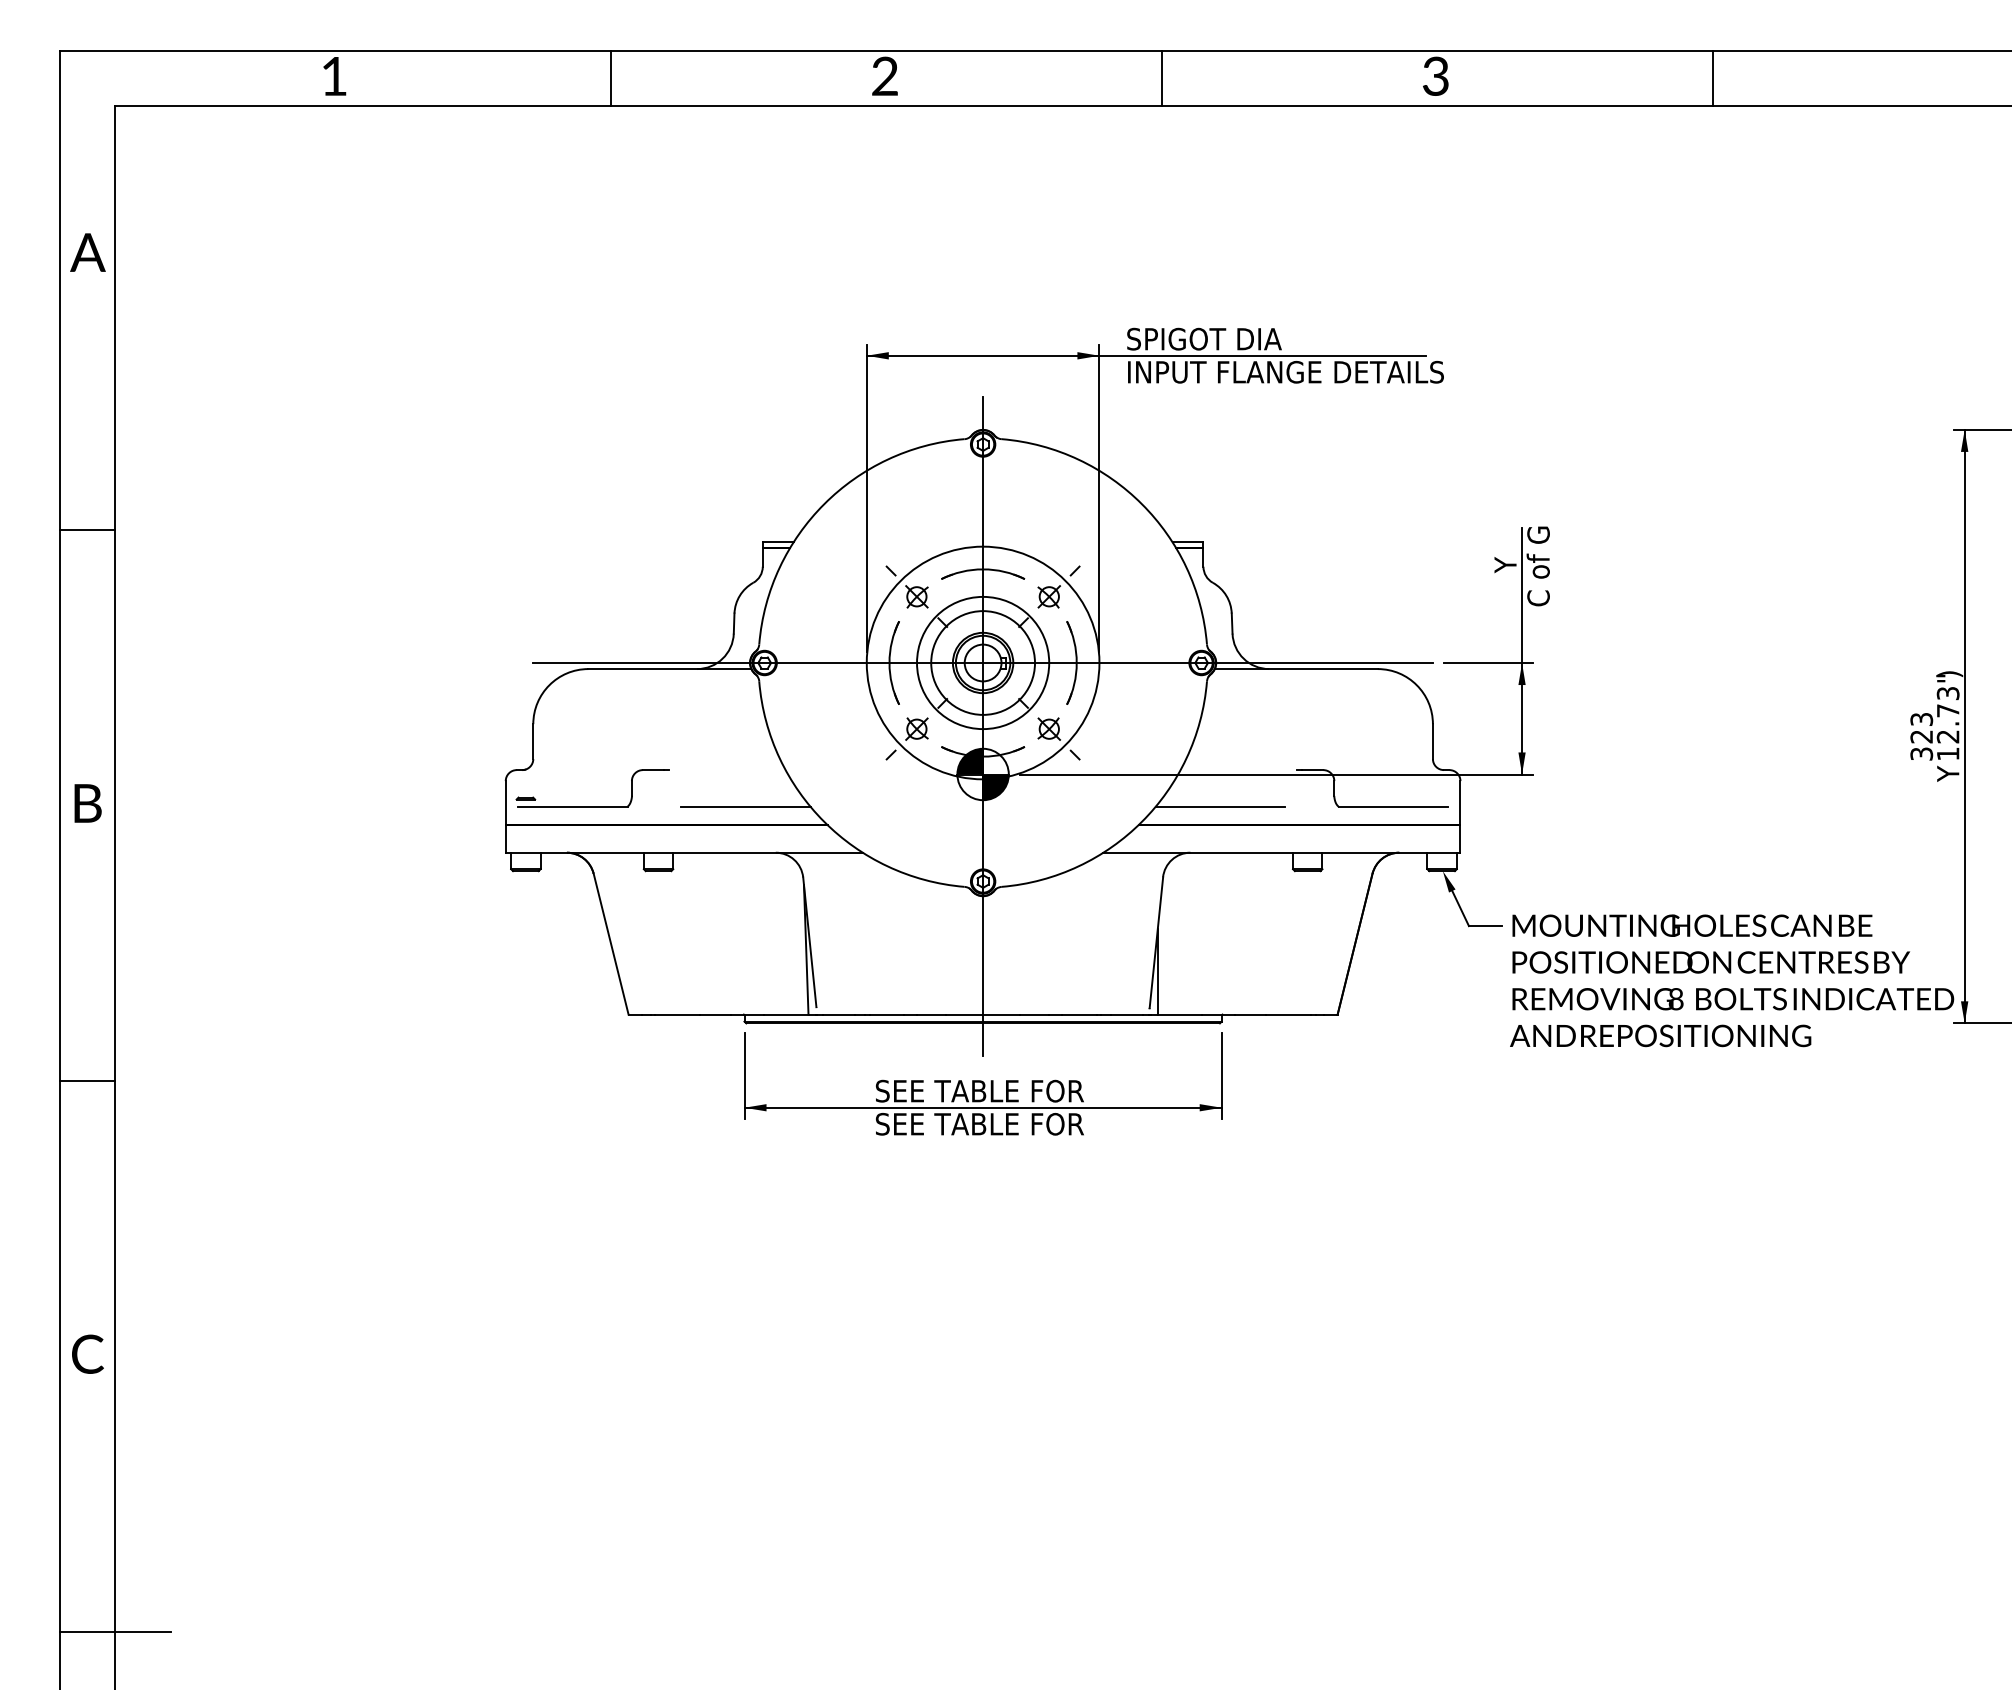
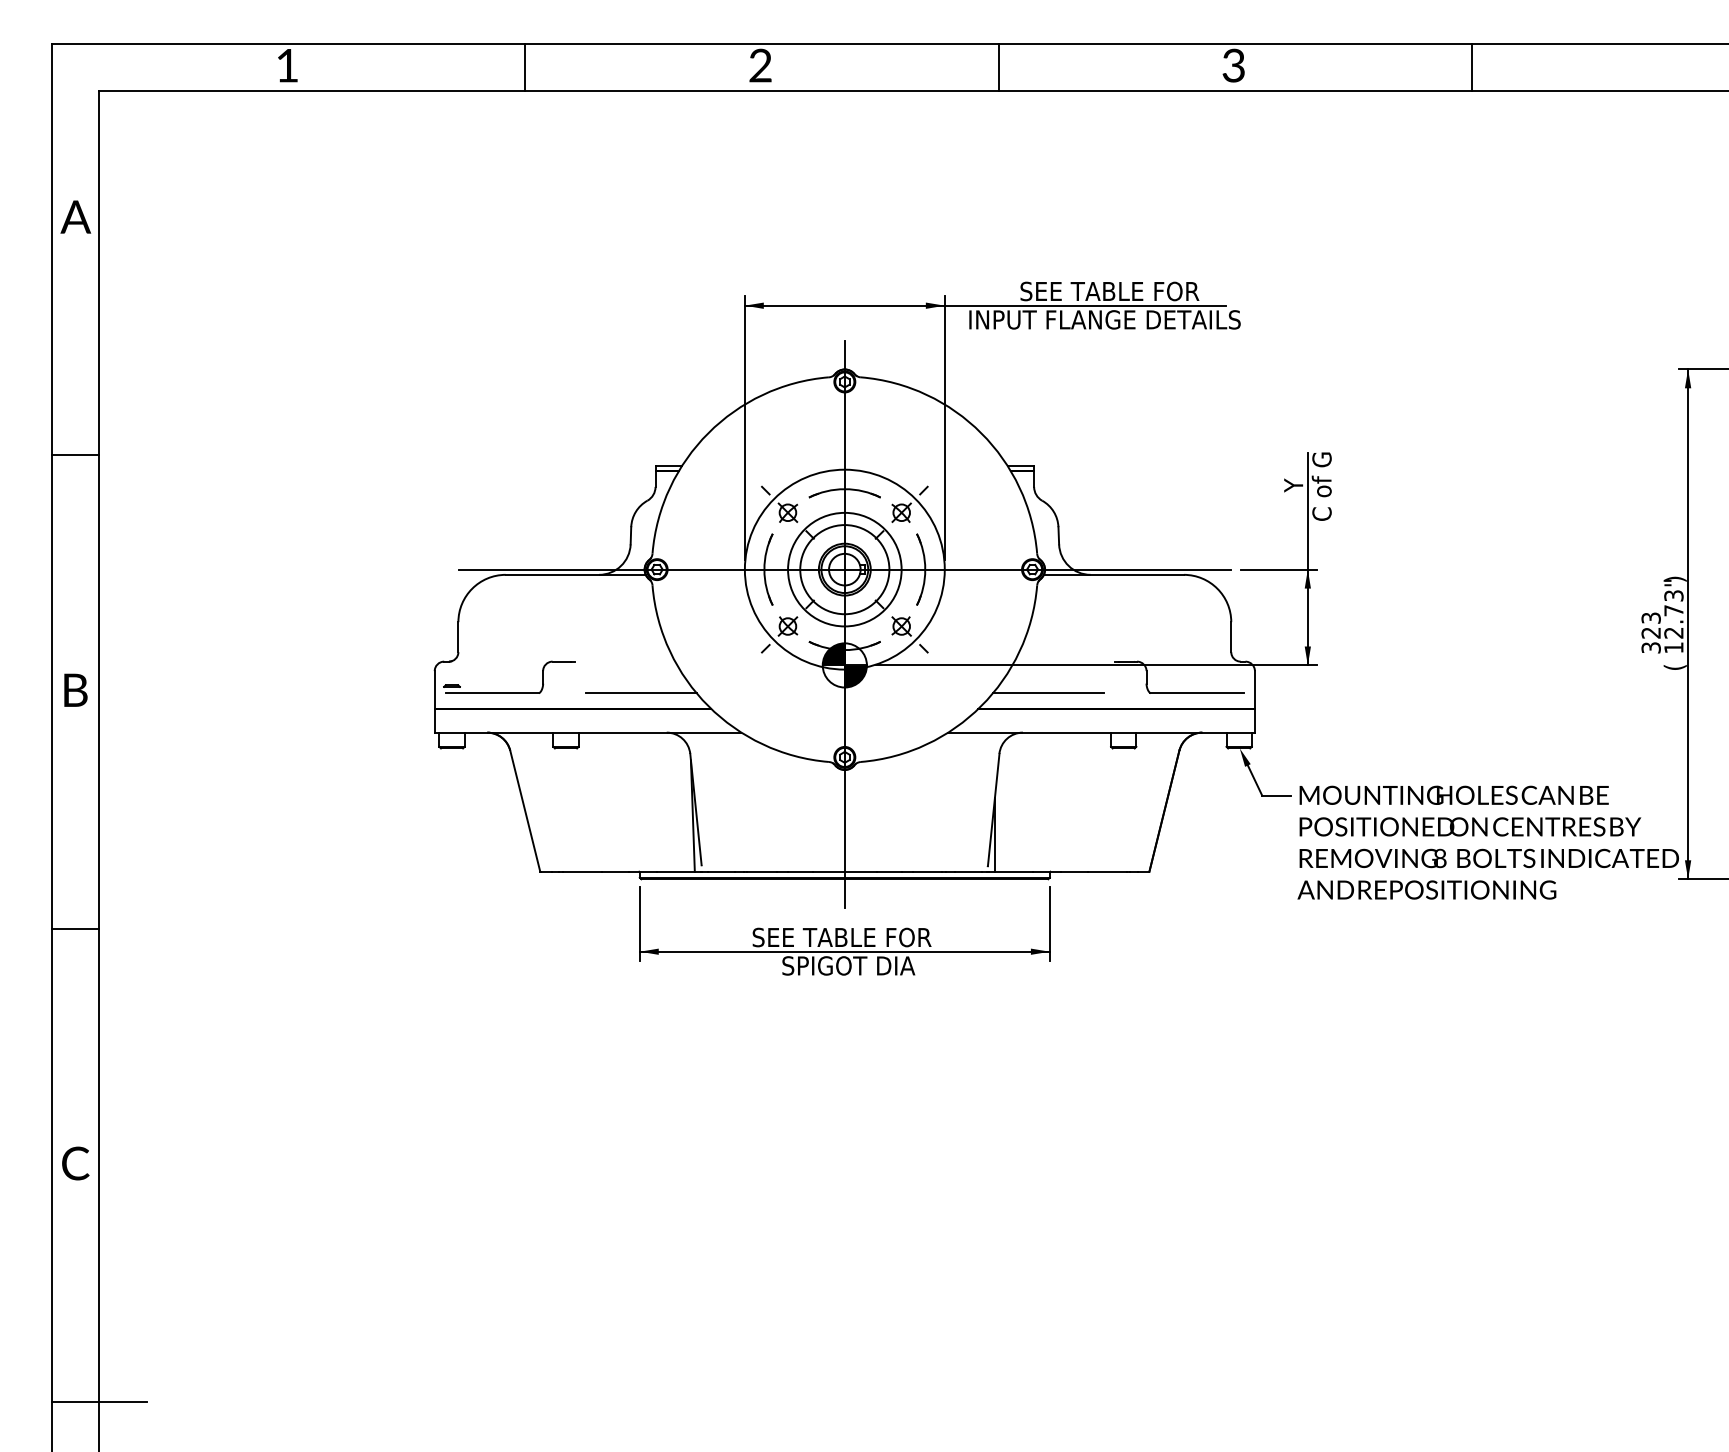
text: (1261, 338) -> (1084, 290), SPIGOT DIA -> SEE TABLE FOR
text: (1949, 773) -> (1675, 664), Y -> (
text: (979, 1123) -> (841, 965), SEE TABLE FOR -> SPIGOT DIA

